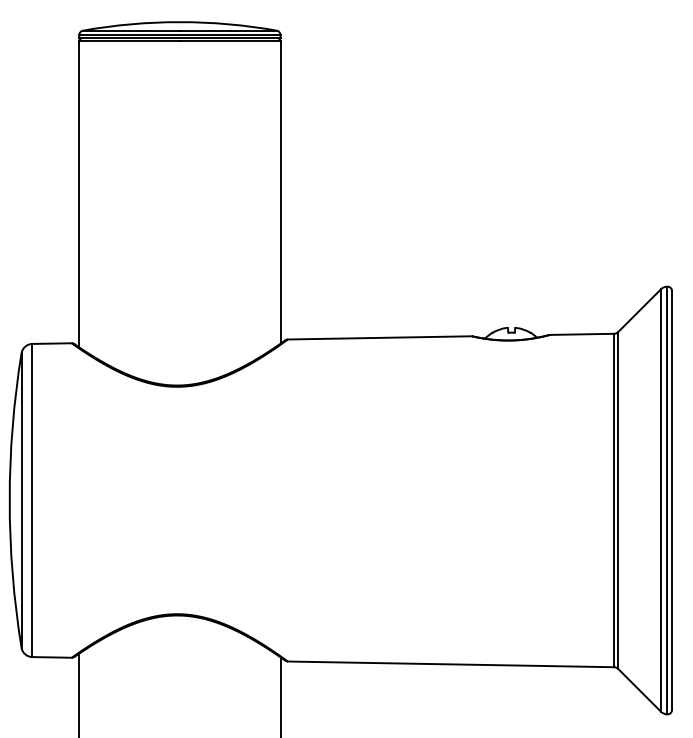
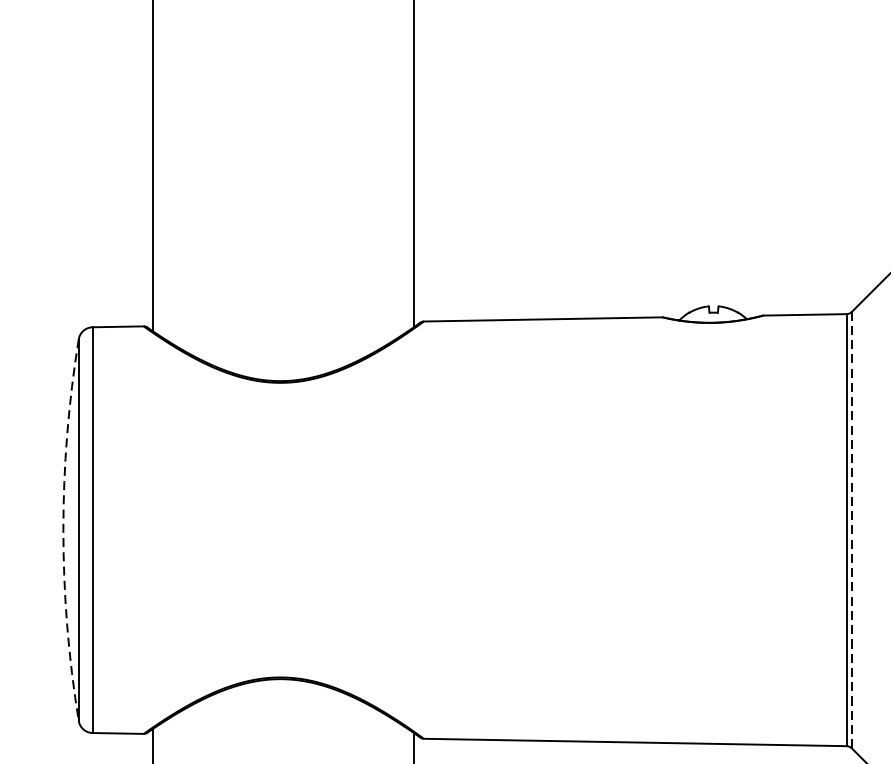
arc: (9, 500) -> (63, 530), solid -> dashed
line: (618, 500) -> (852, 530), solid -> dashed

